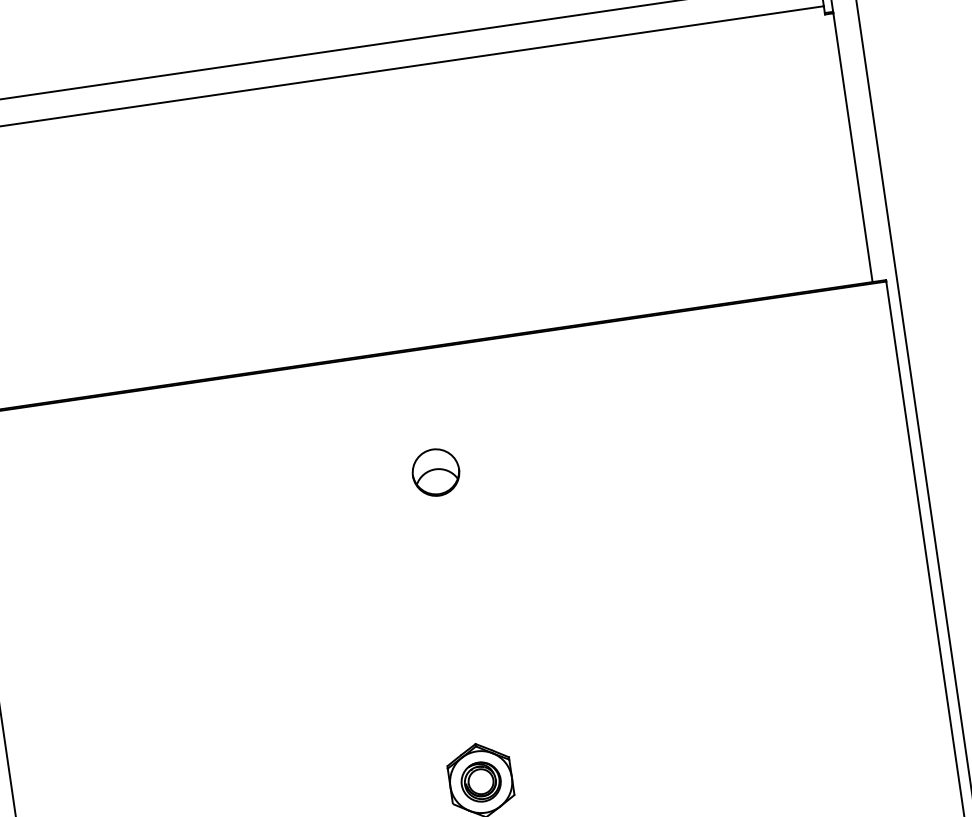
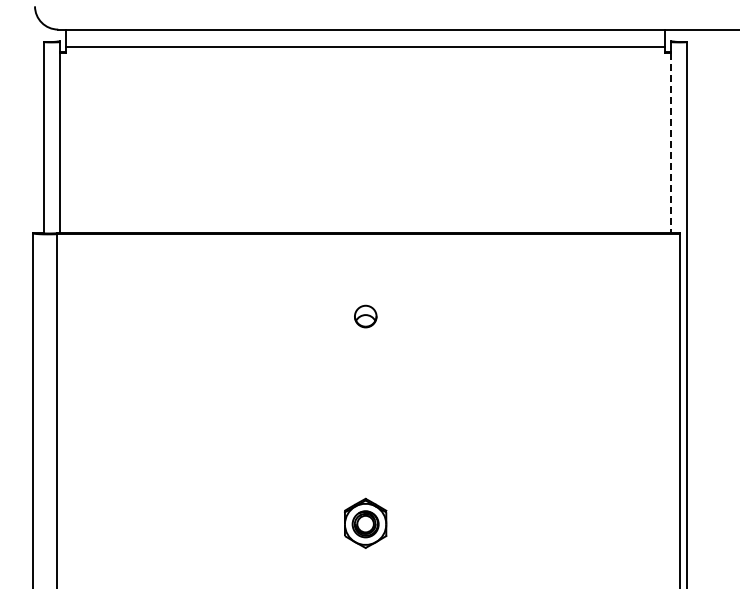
line: (852, 148) -> (670, 143), solid -> dashed
part: (435, 472) -> (365, 316), size x0.7

